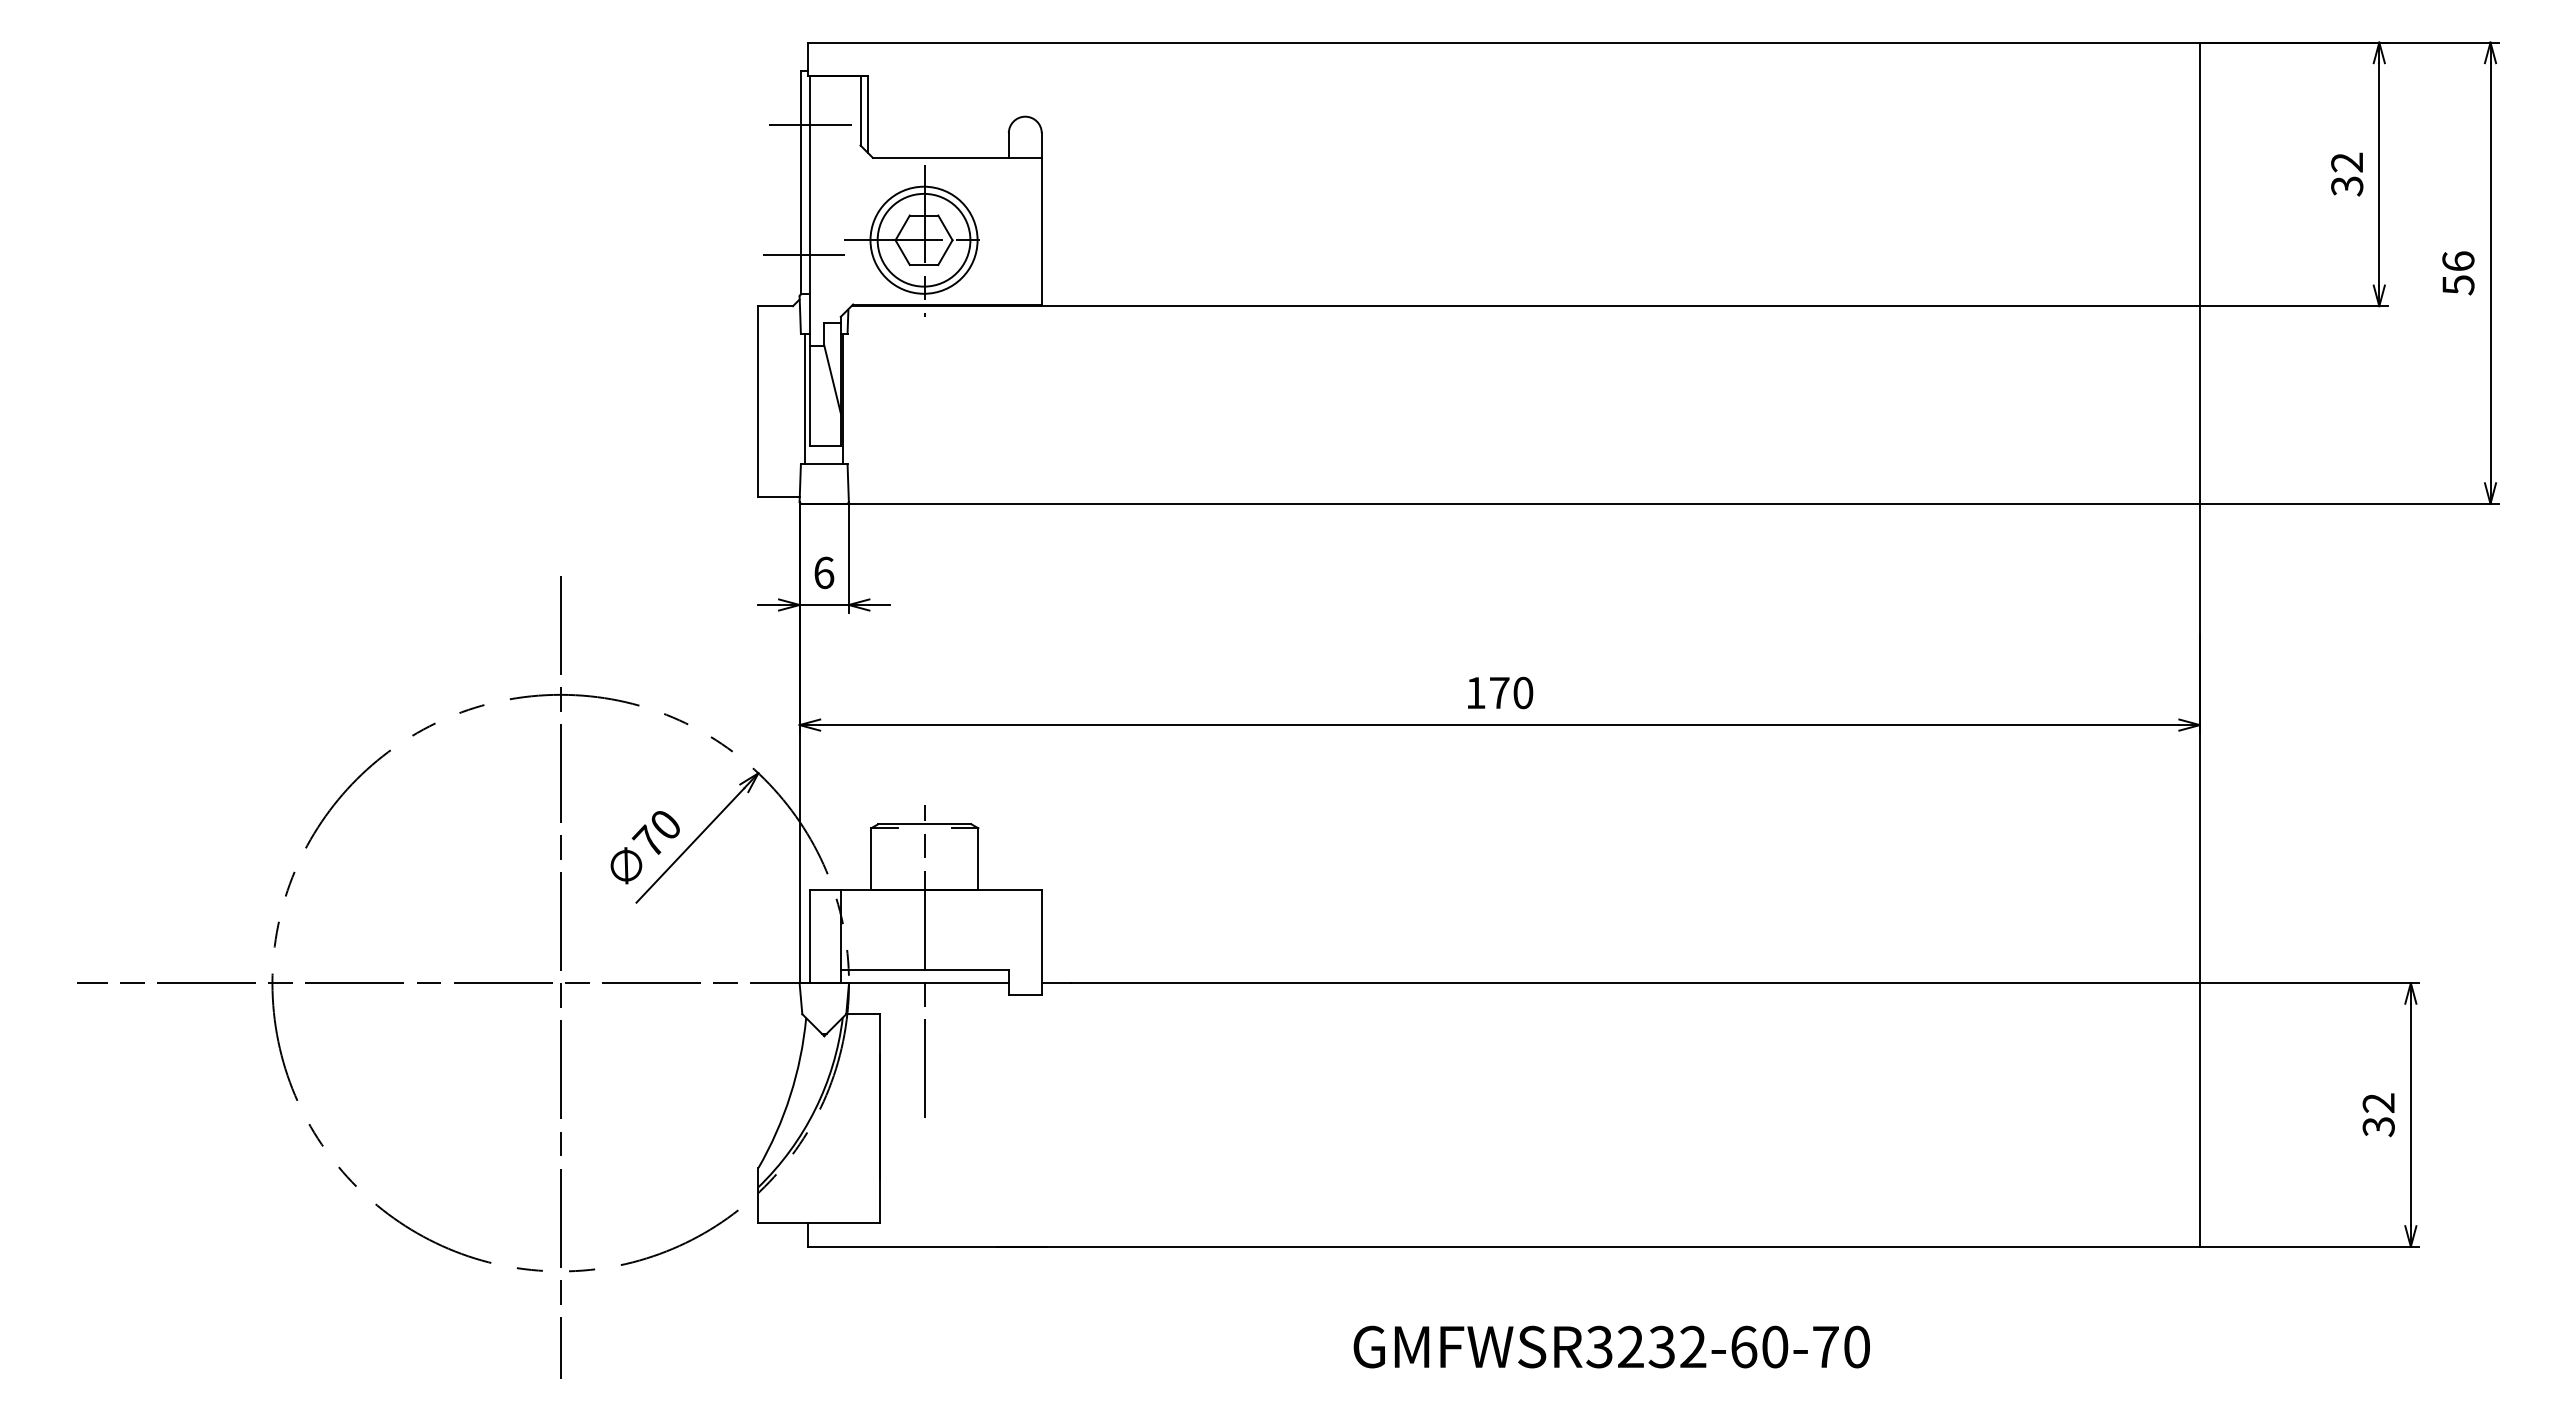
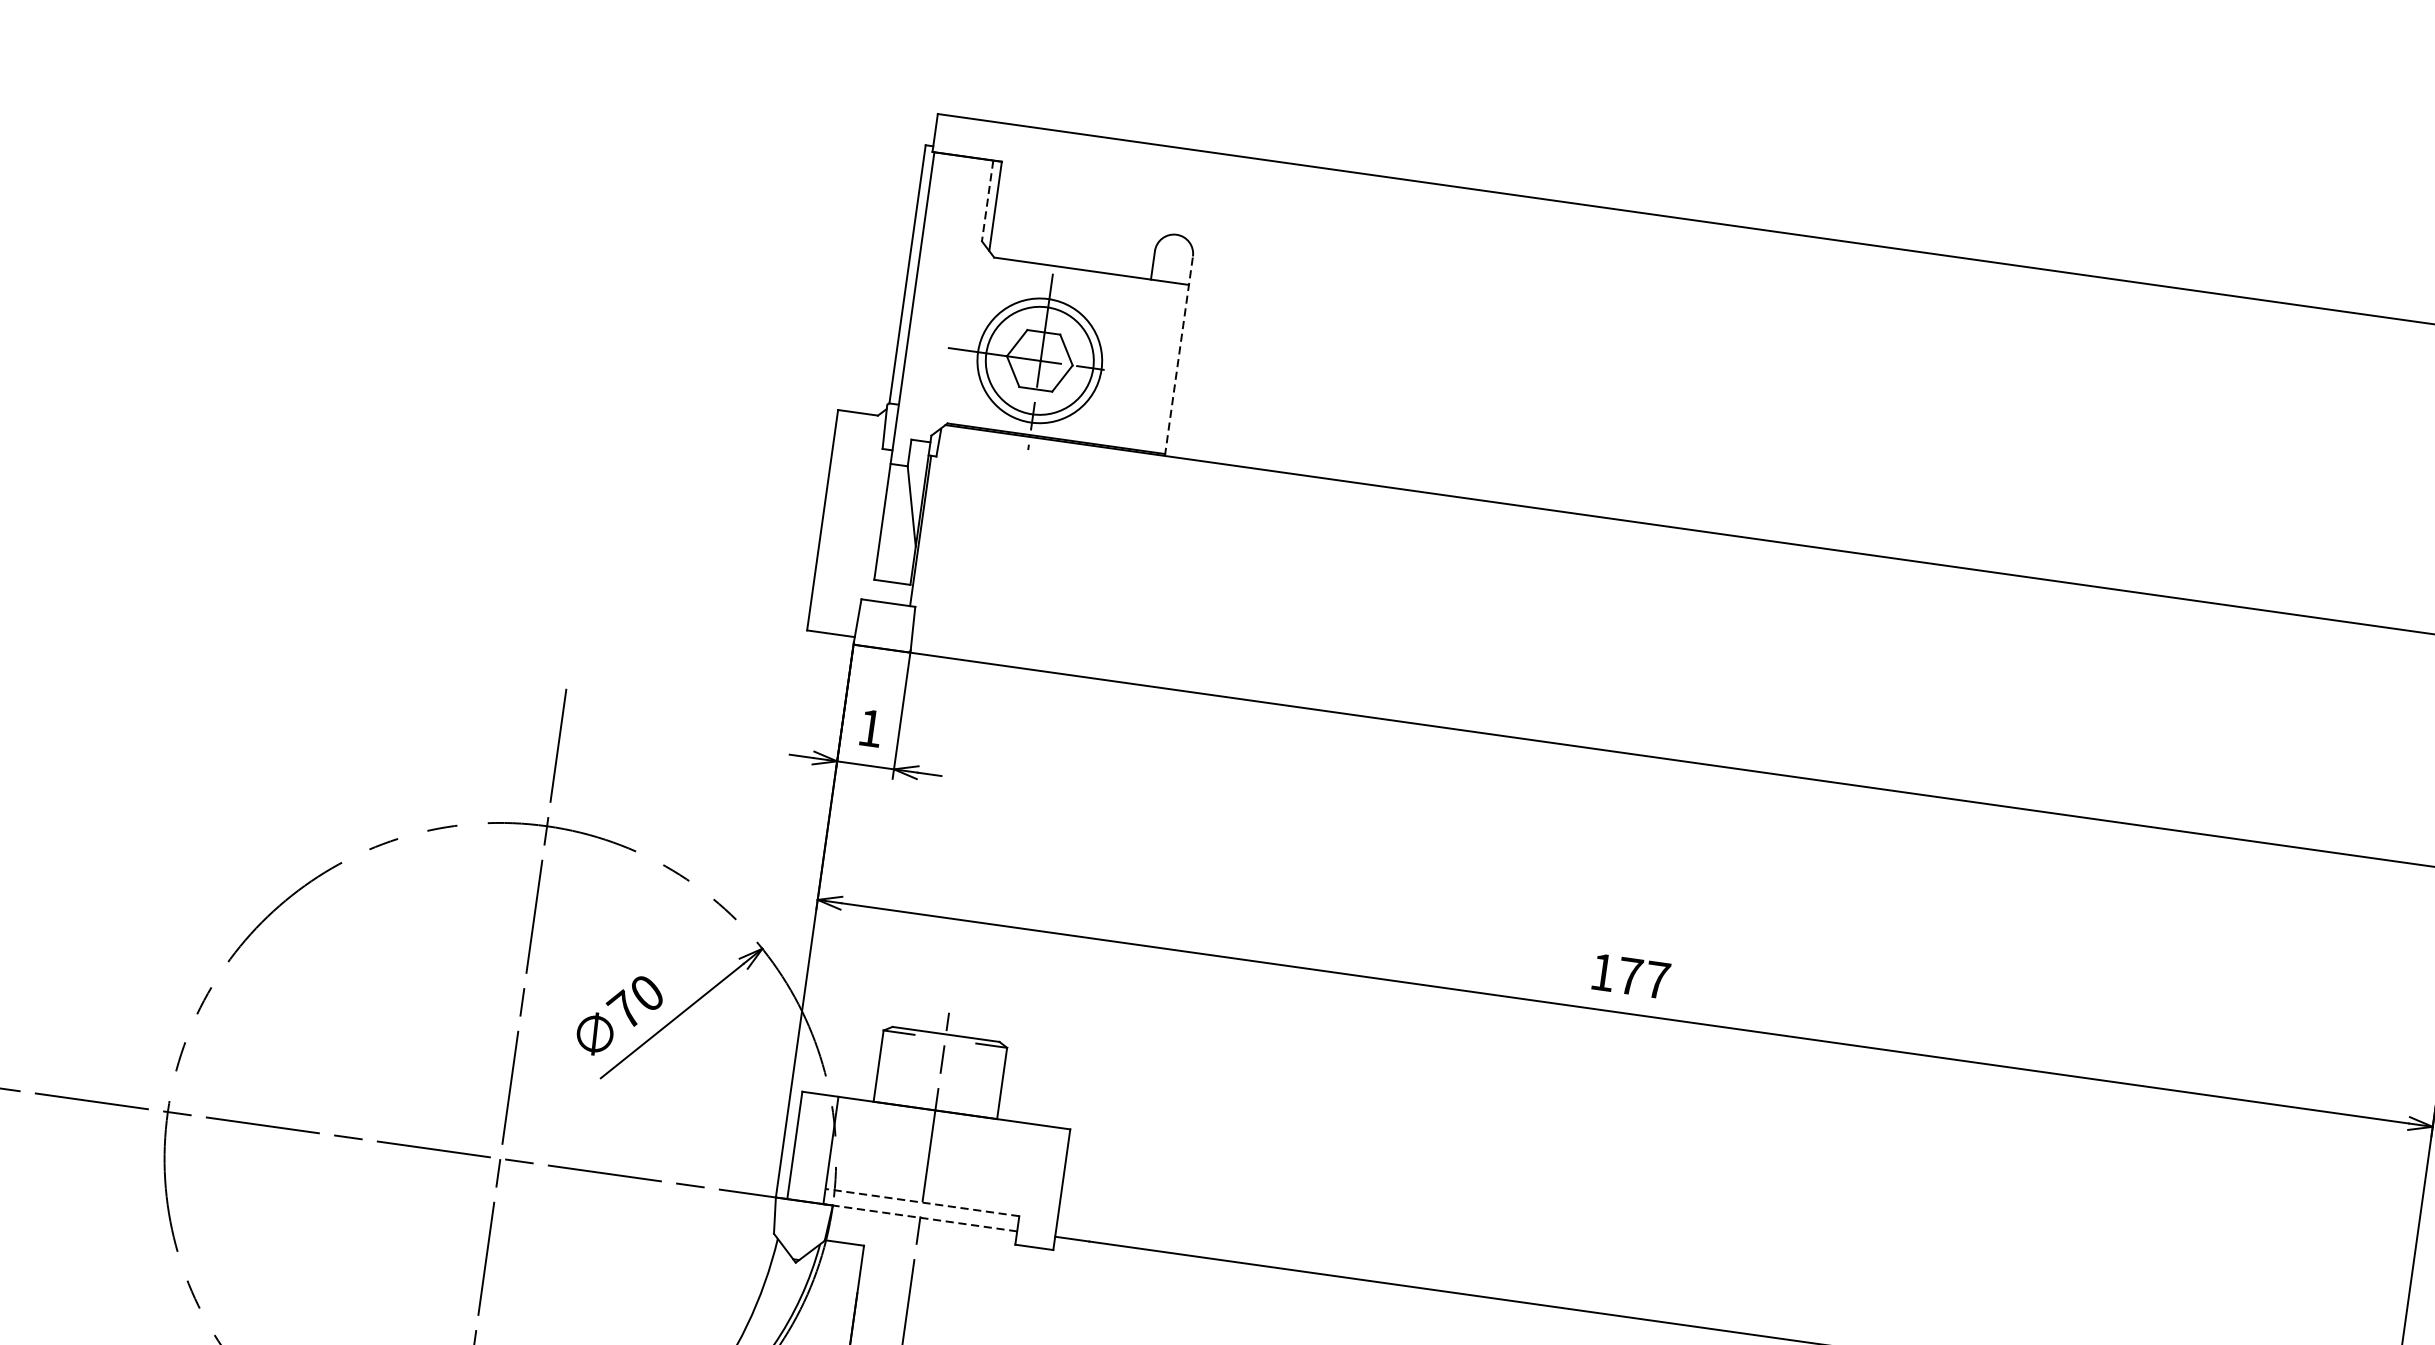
line: (860, 111) -> (987, 202), solid -> dashed
line: (809, 124) -> (926, 208), removed
line: (1041, 219) -> (1178, 355), solid -> dashed
line: (803, 255) -> (898, 358), removed
line: (805, 398) -> (877, 524), removed
text: (824, 572) -> (871, 727), 6 -> 1
text: (1523, 692) -> (1657, 979), 170 -> 177
line: (924, 969) -> (922, 1202), solid -> dashed
line: (924, 983) -> (919, 1218), solid -> dashed

